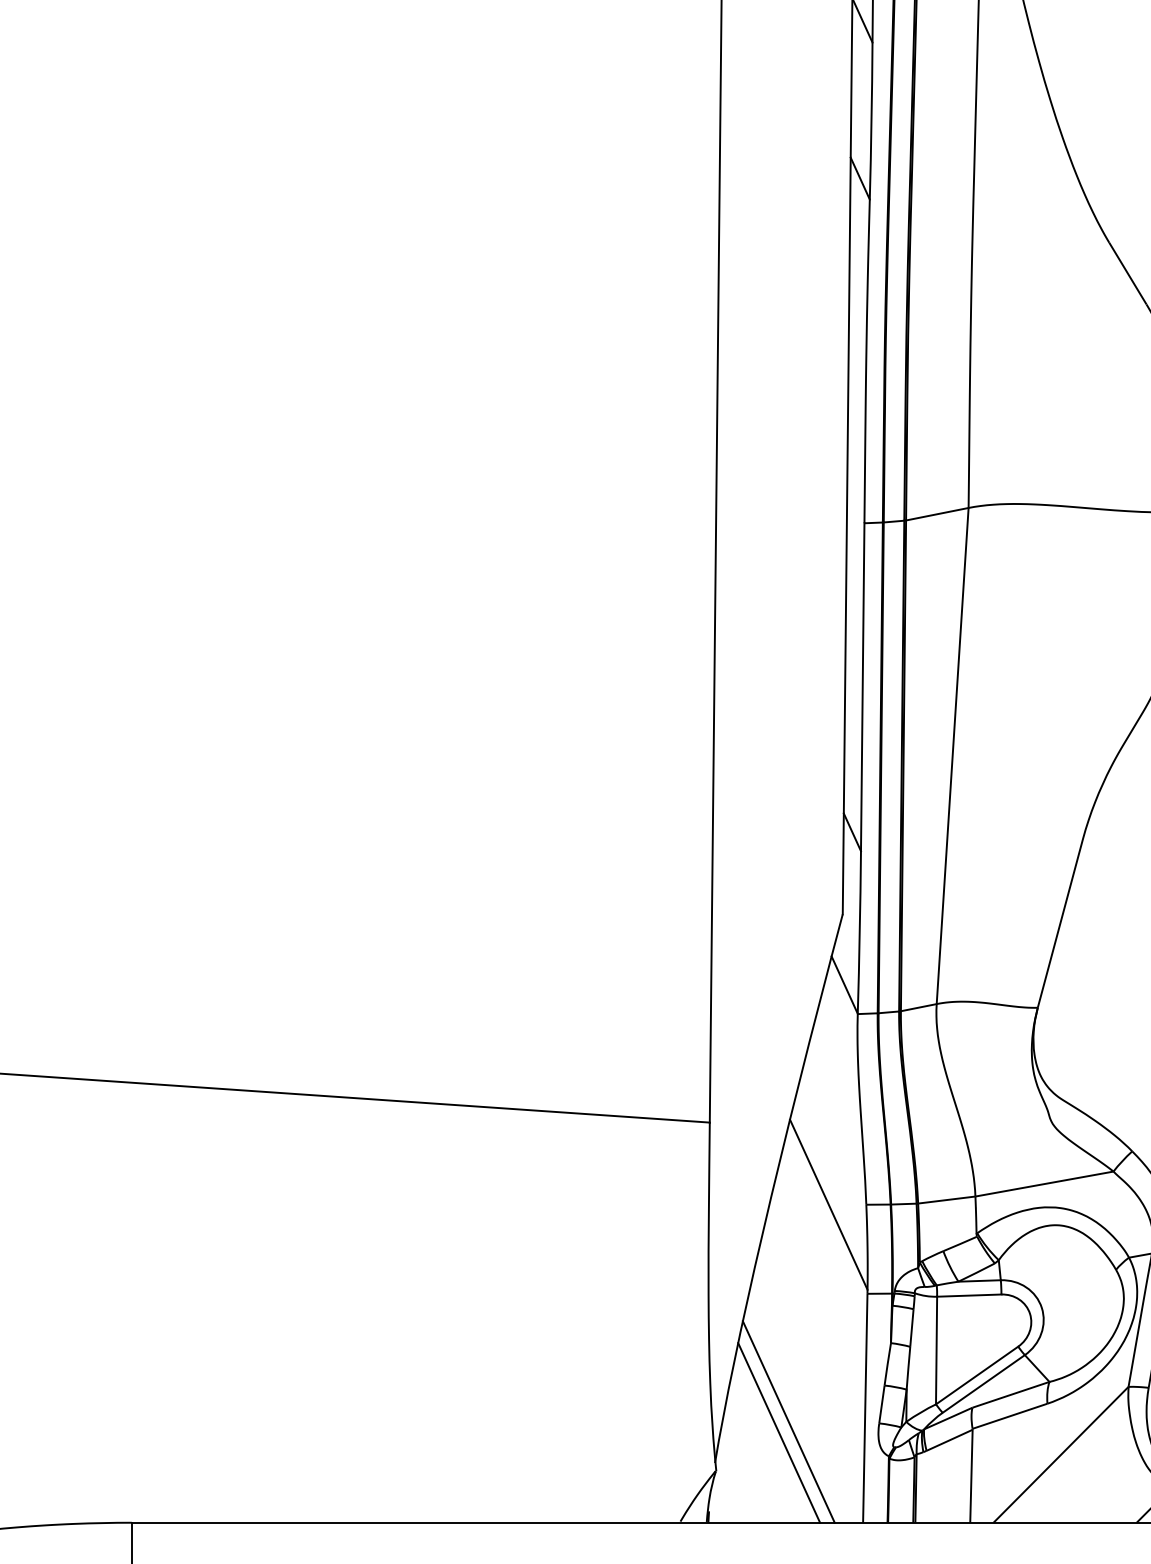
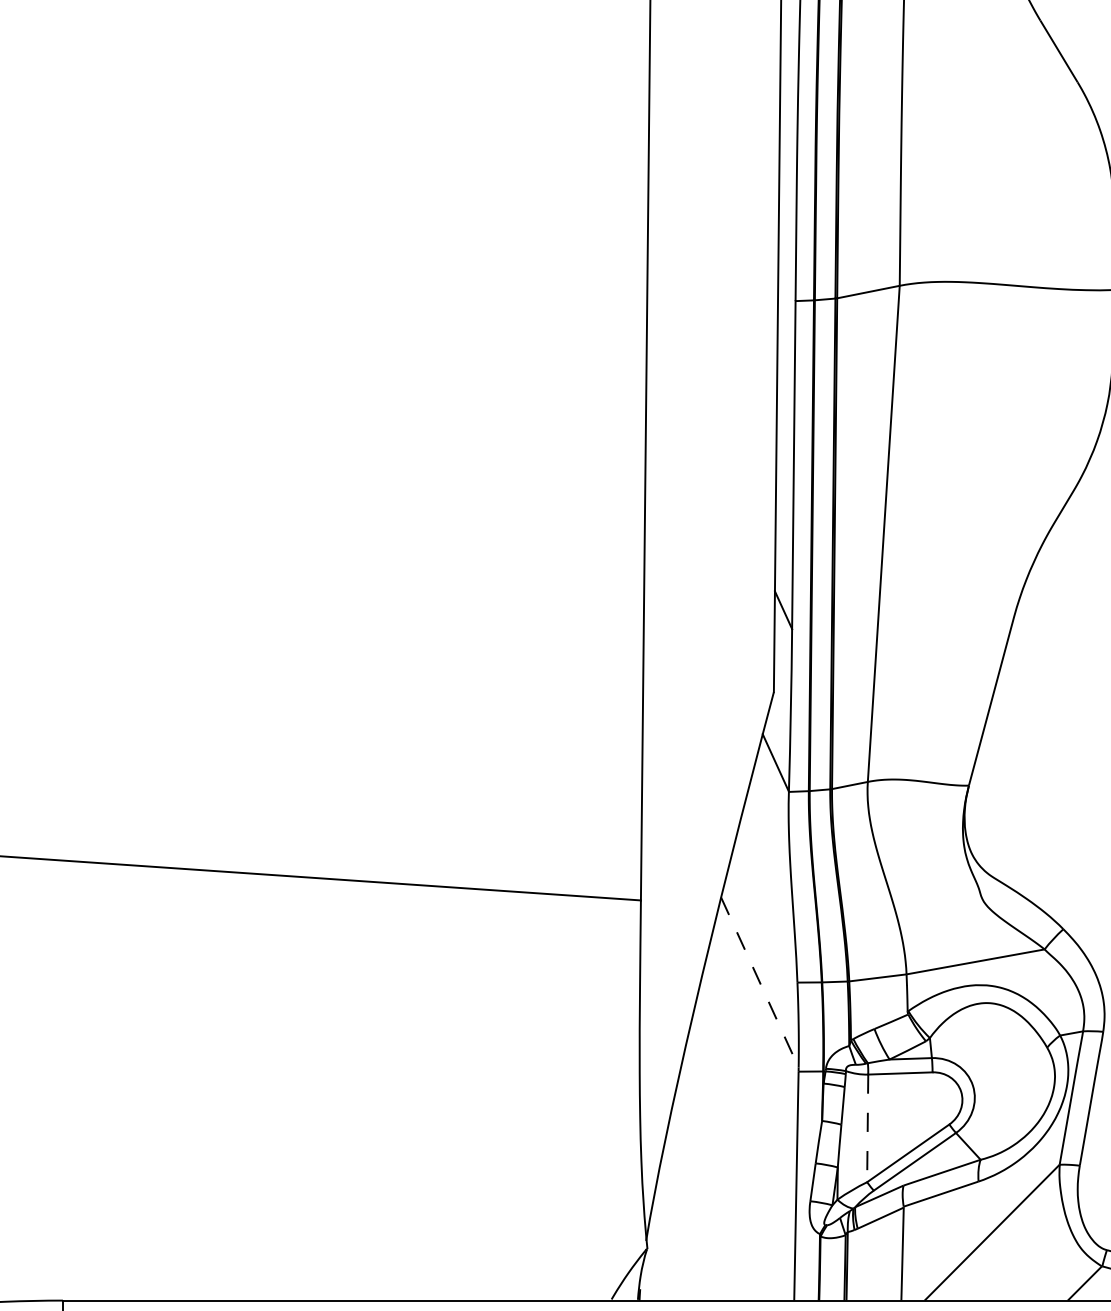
line: (828, 1205) -> (759, 983), solid -> dashed
line: (936, 1350) -> (867, 1128), solid -> dashed
line: (788, 1421) -> (719, 1199), removed
line: (779, 1432) -> (710, 1210), removed

